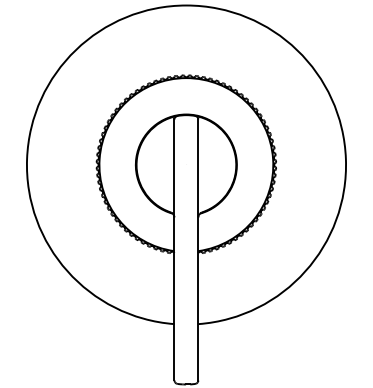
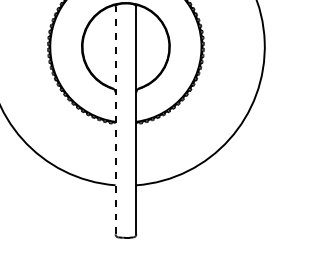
line: (174, 249) -> (115, 120), solid -> dashed

